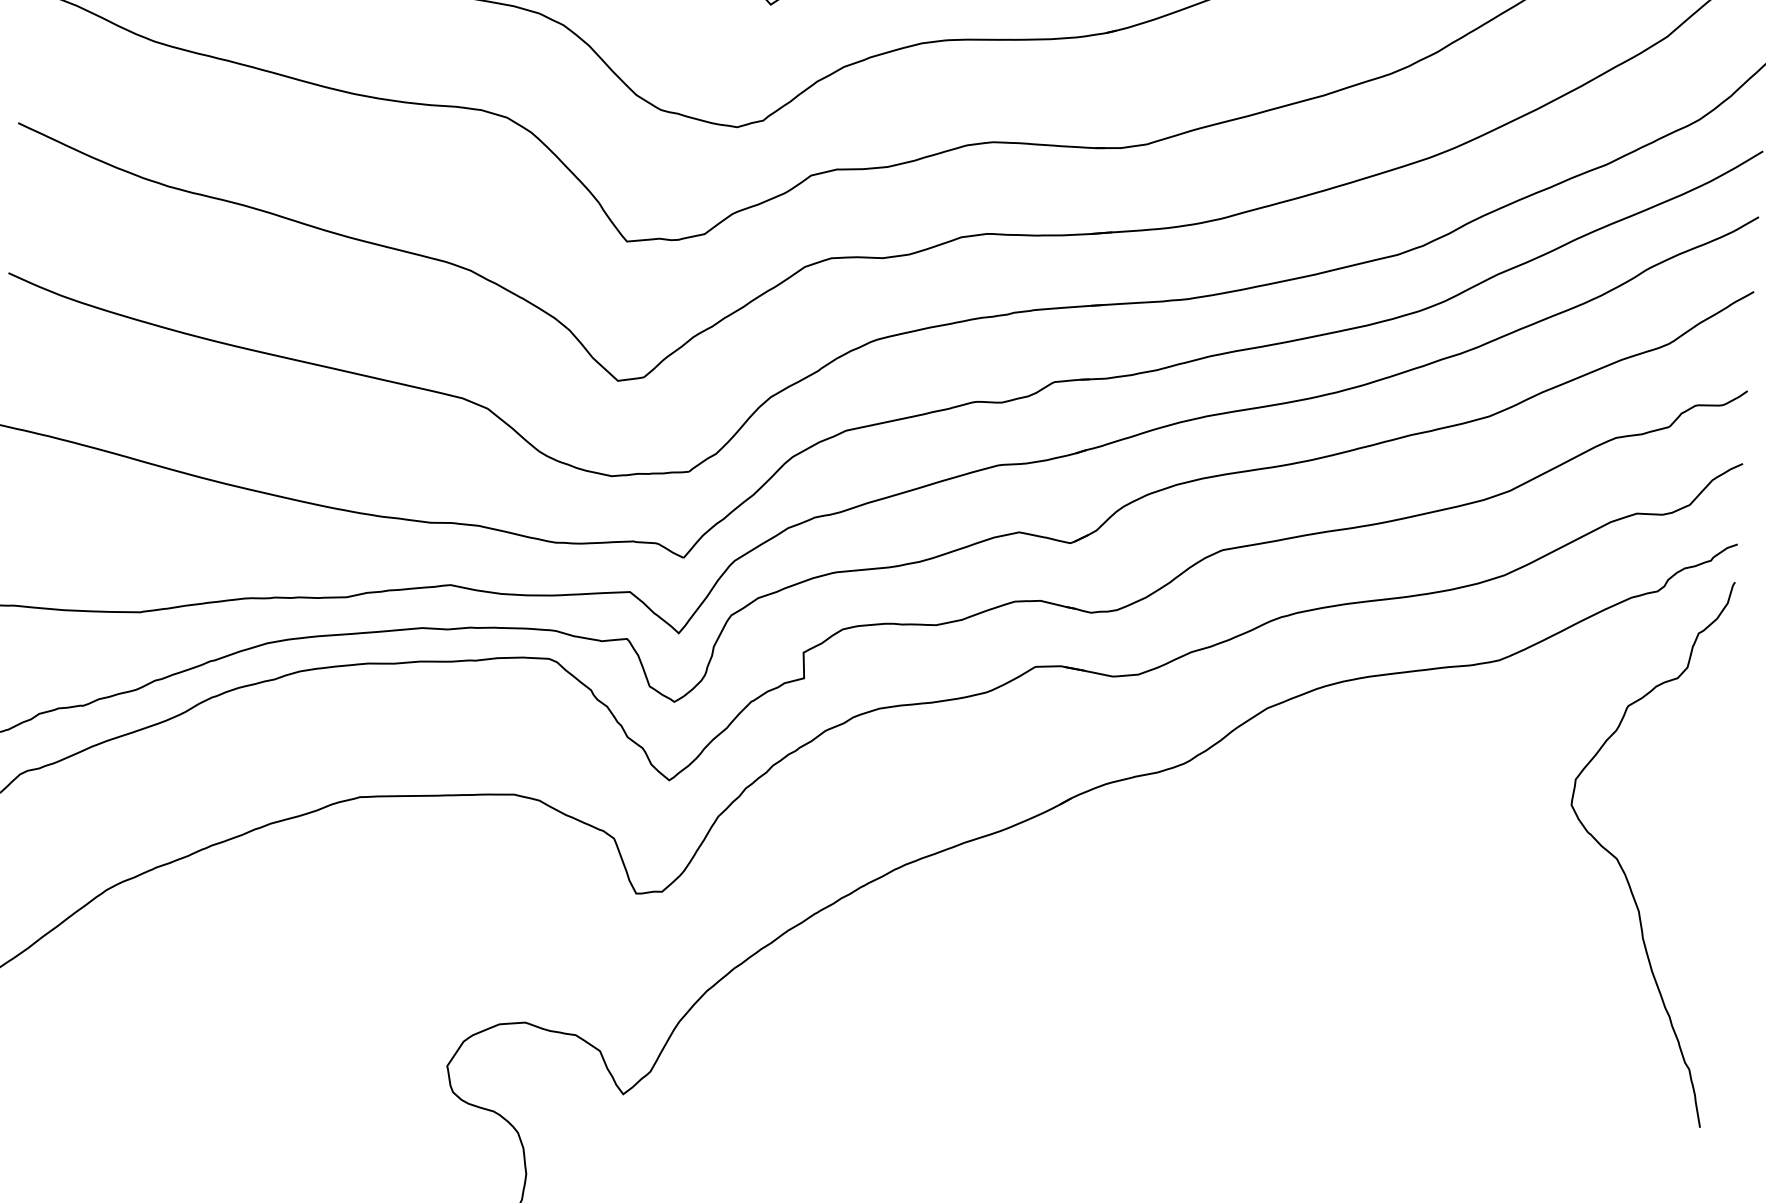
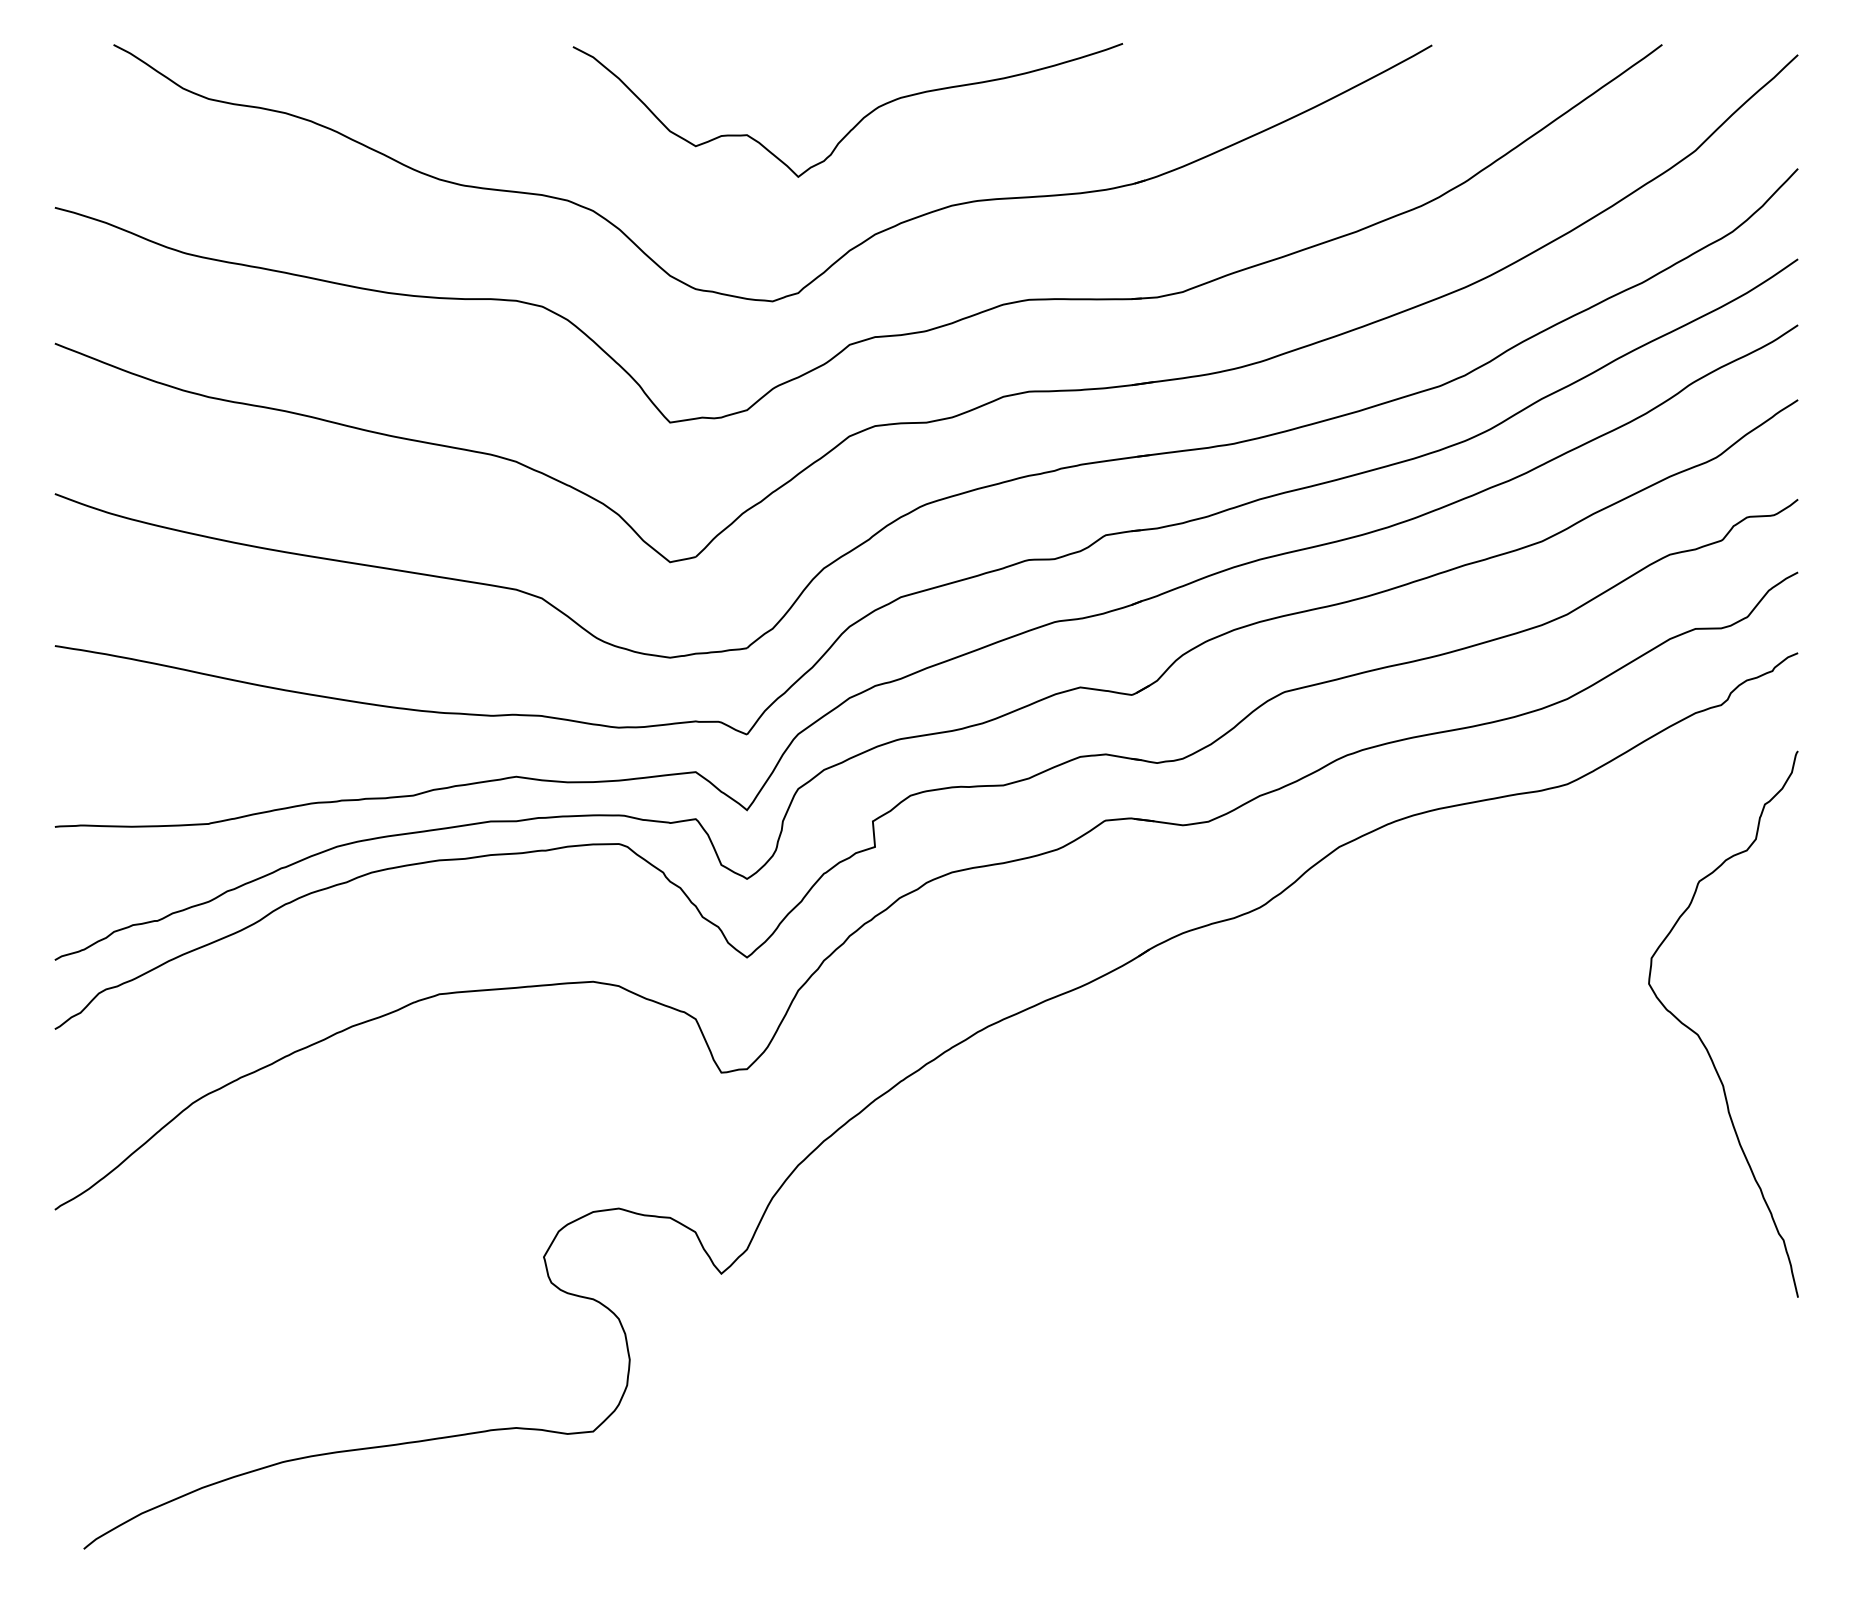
curve: (1620, 862) -> (1701, 1038), moved

